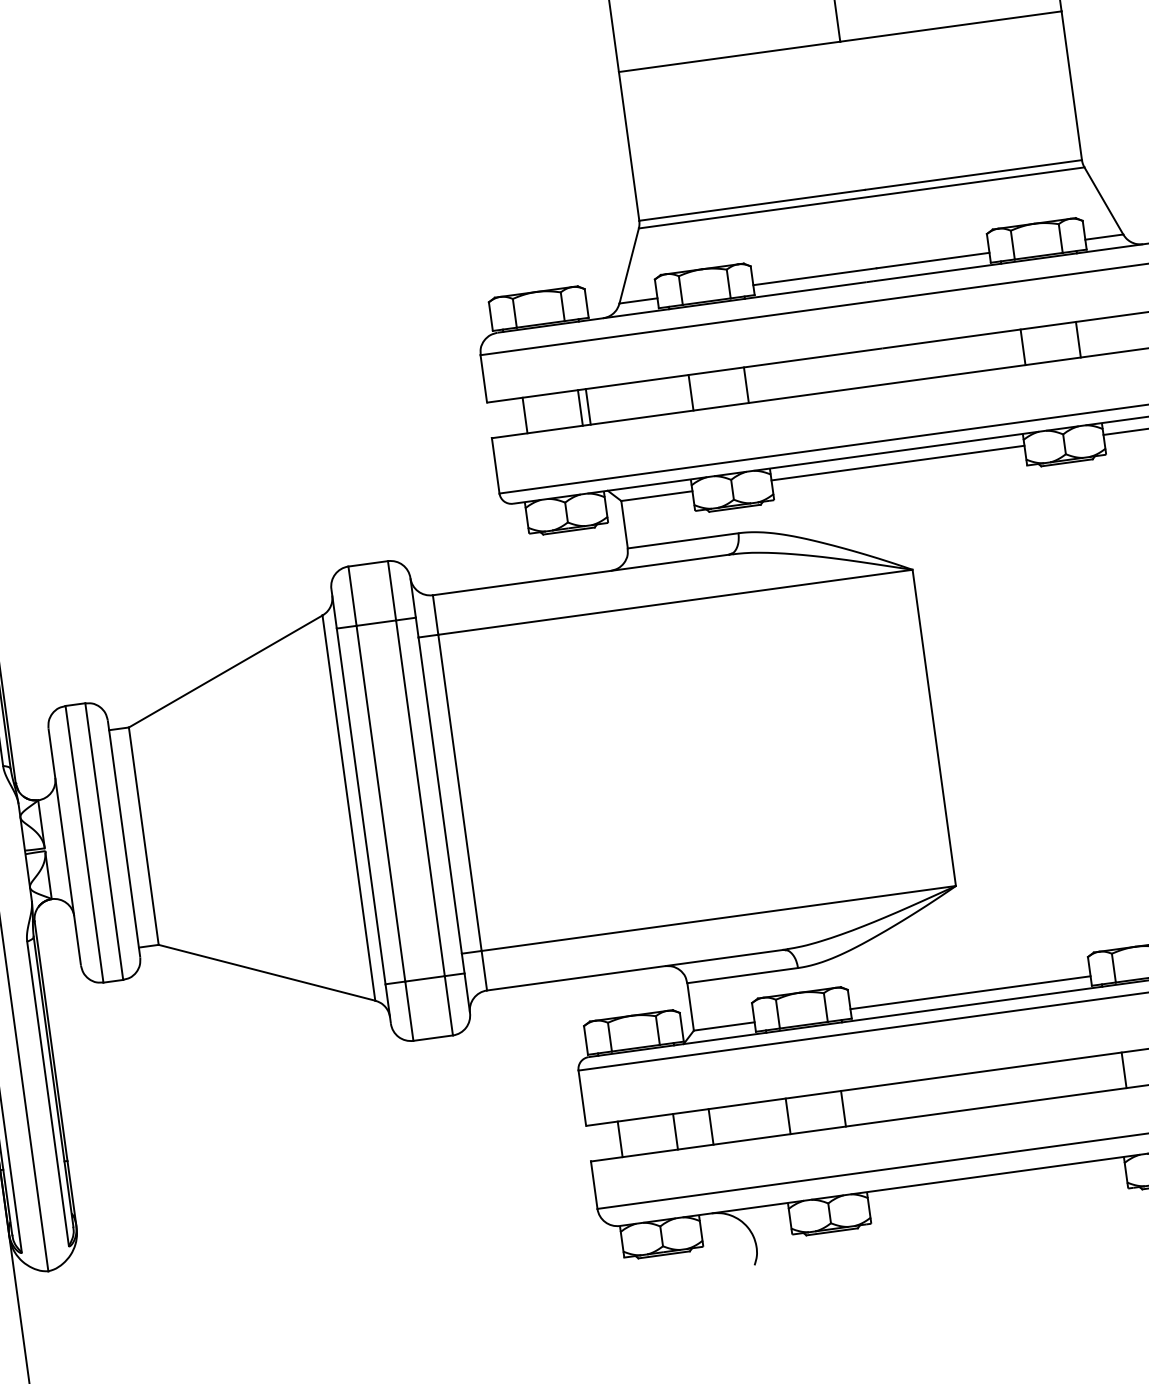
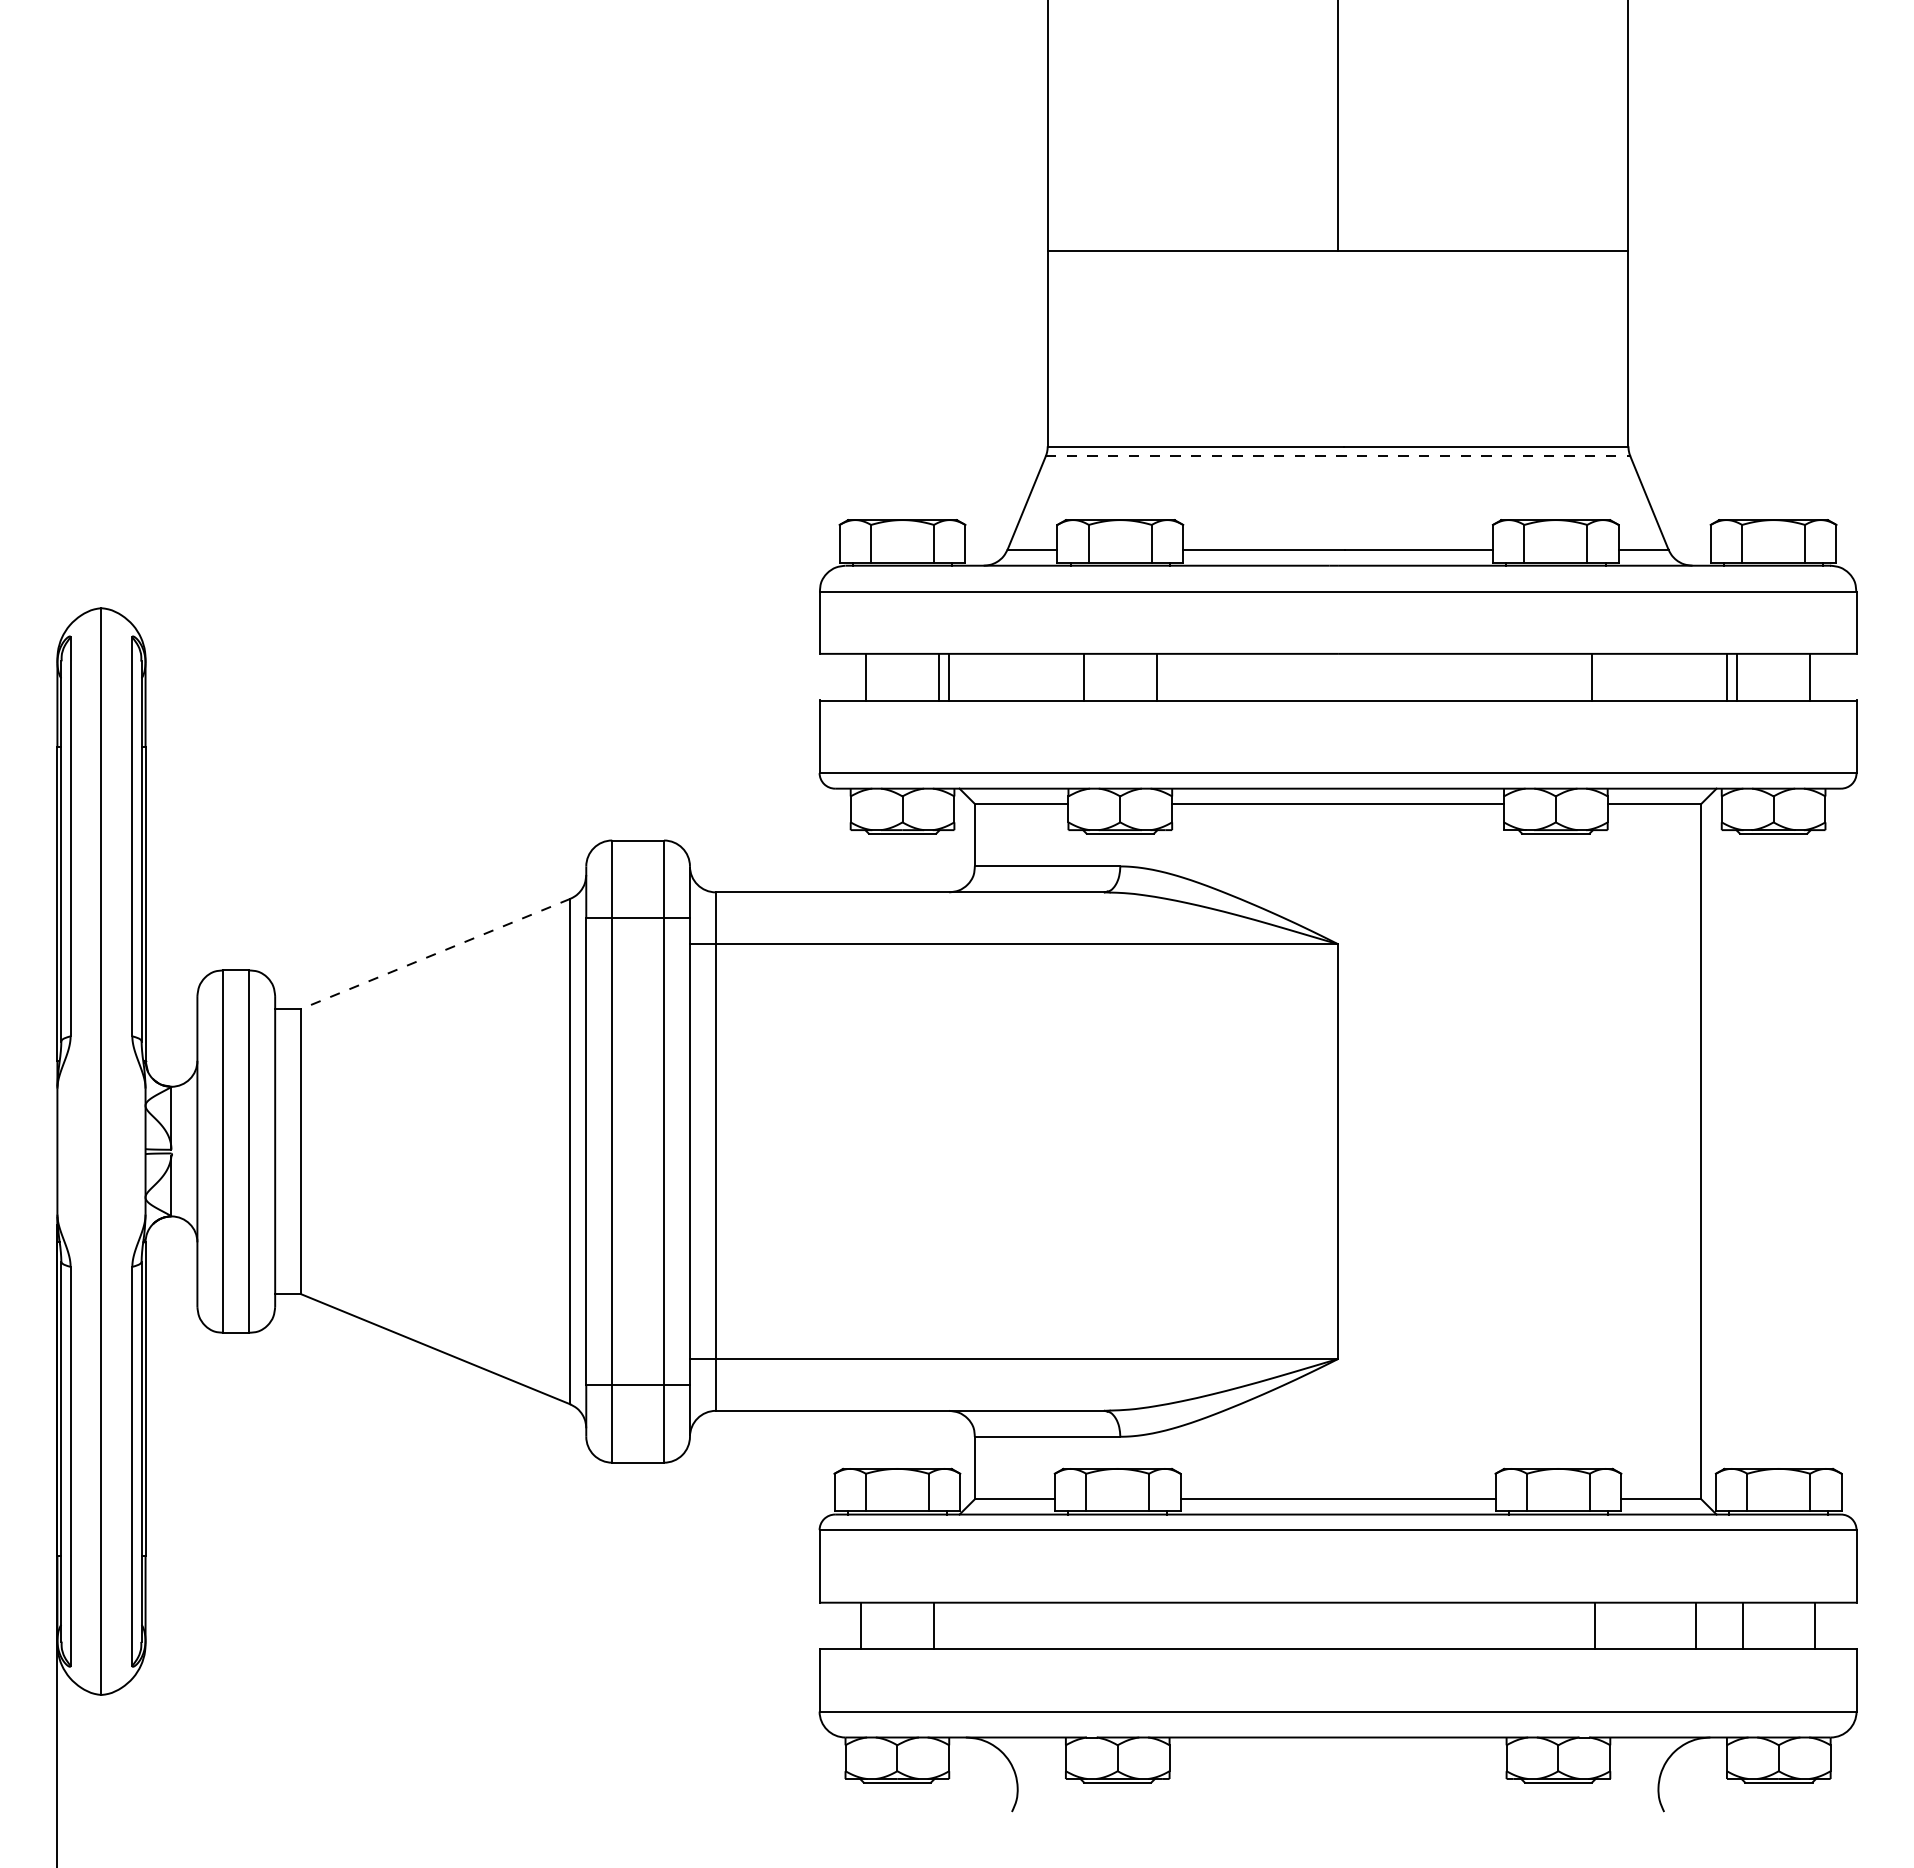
line: (862, 198) -> (1338, 456), solid -> dashed
line: (1022, 346) -> (1519, 676), removed
line: (225, 671) -> (435, 954), solid -> dashed
line: (1124, 1069) -> (1522, 1625), removed
line: (843, 1108) -> (1154, 1625), removed
line: (788, 1115) -> (1081, 1625), removed
line: (711, 1126) -> (980, 1625), removed

